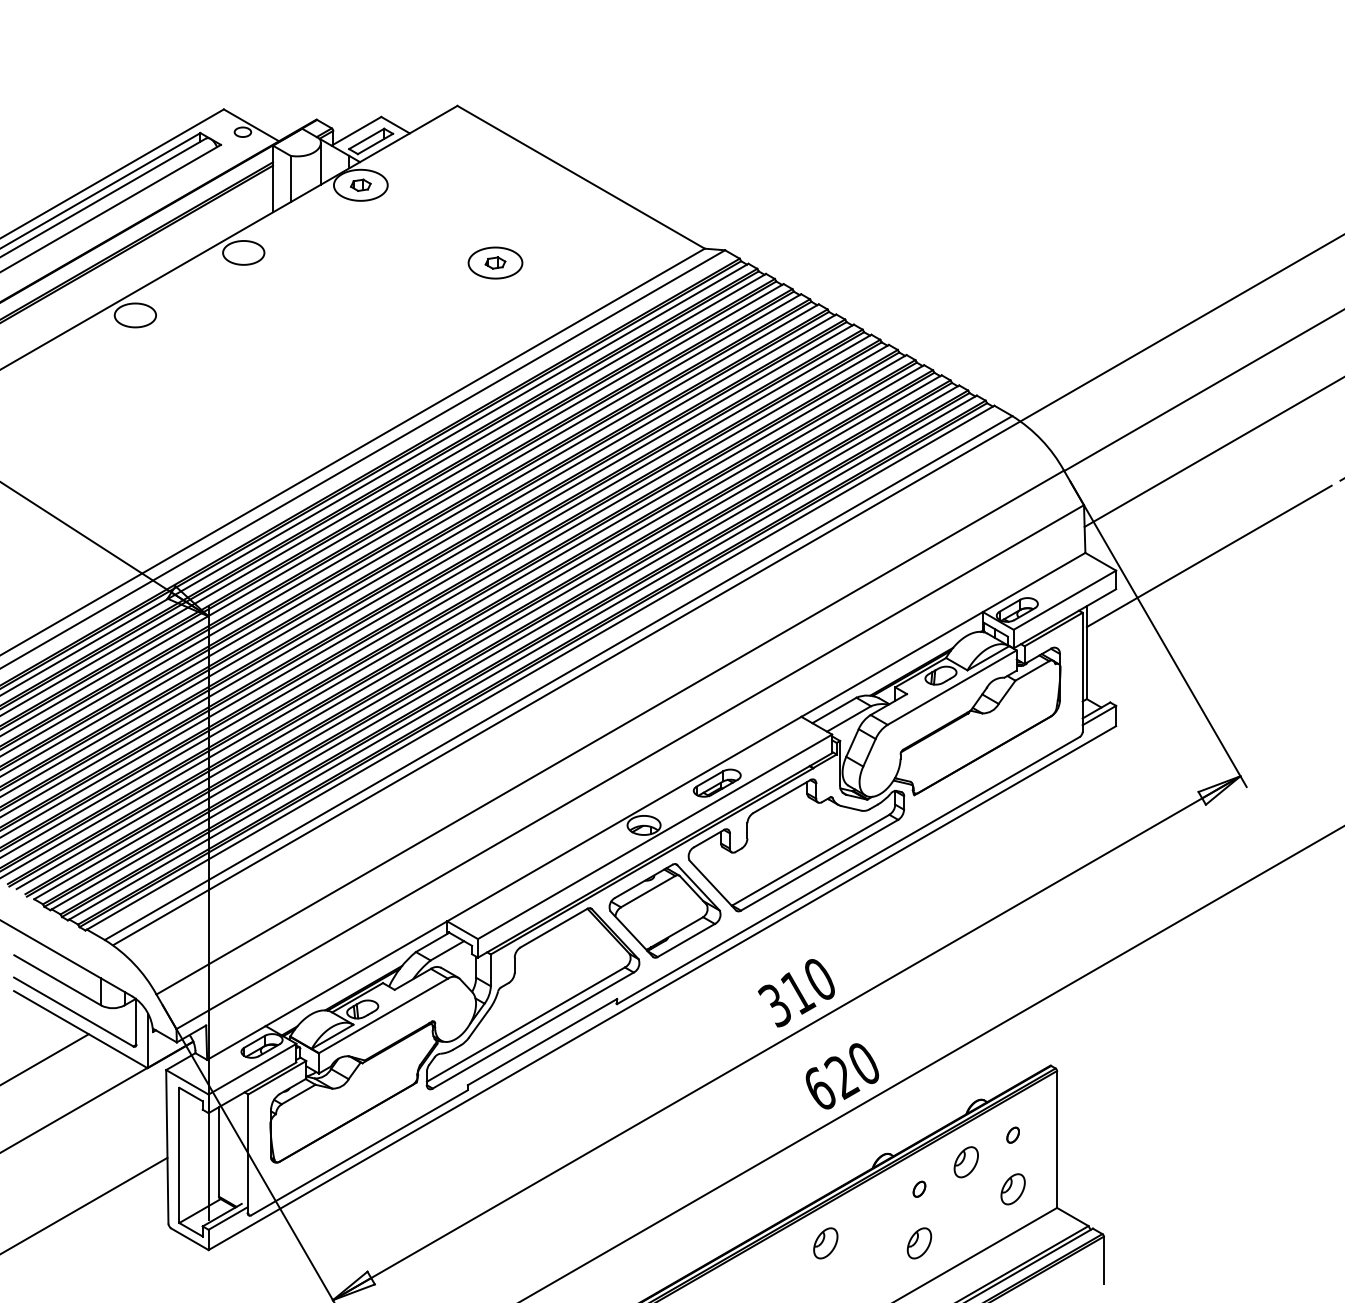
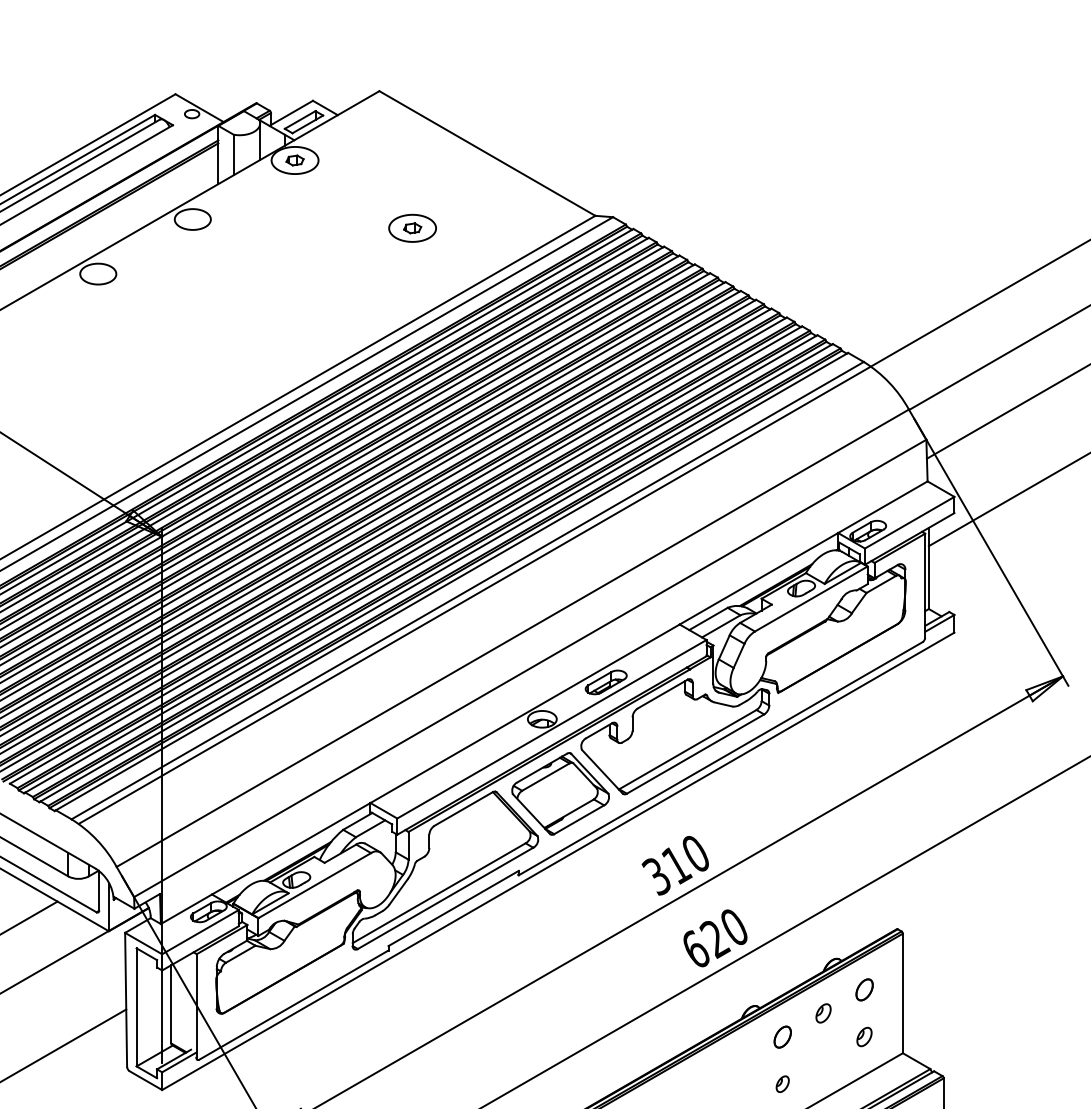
part: (1012, 1134) -> (863, 989), size x1.6
part: (965, 1162) -> (822, 1013), size x0.7
part: (919, 1188) -> (782, 1036), size x1.6
part: (1012, 1189) -> (863, 1037), size x0.7
part: (825, 1243) -> (700, 1084), removed
part: (919, 1243) -> (782, 1084), size x0.6

